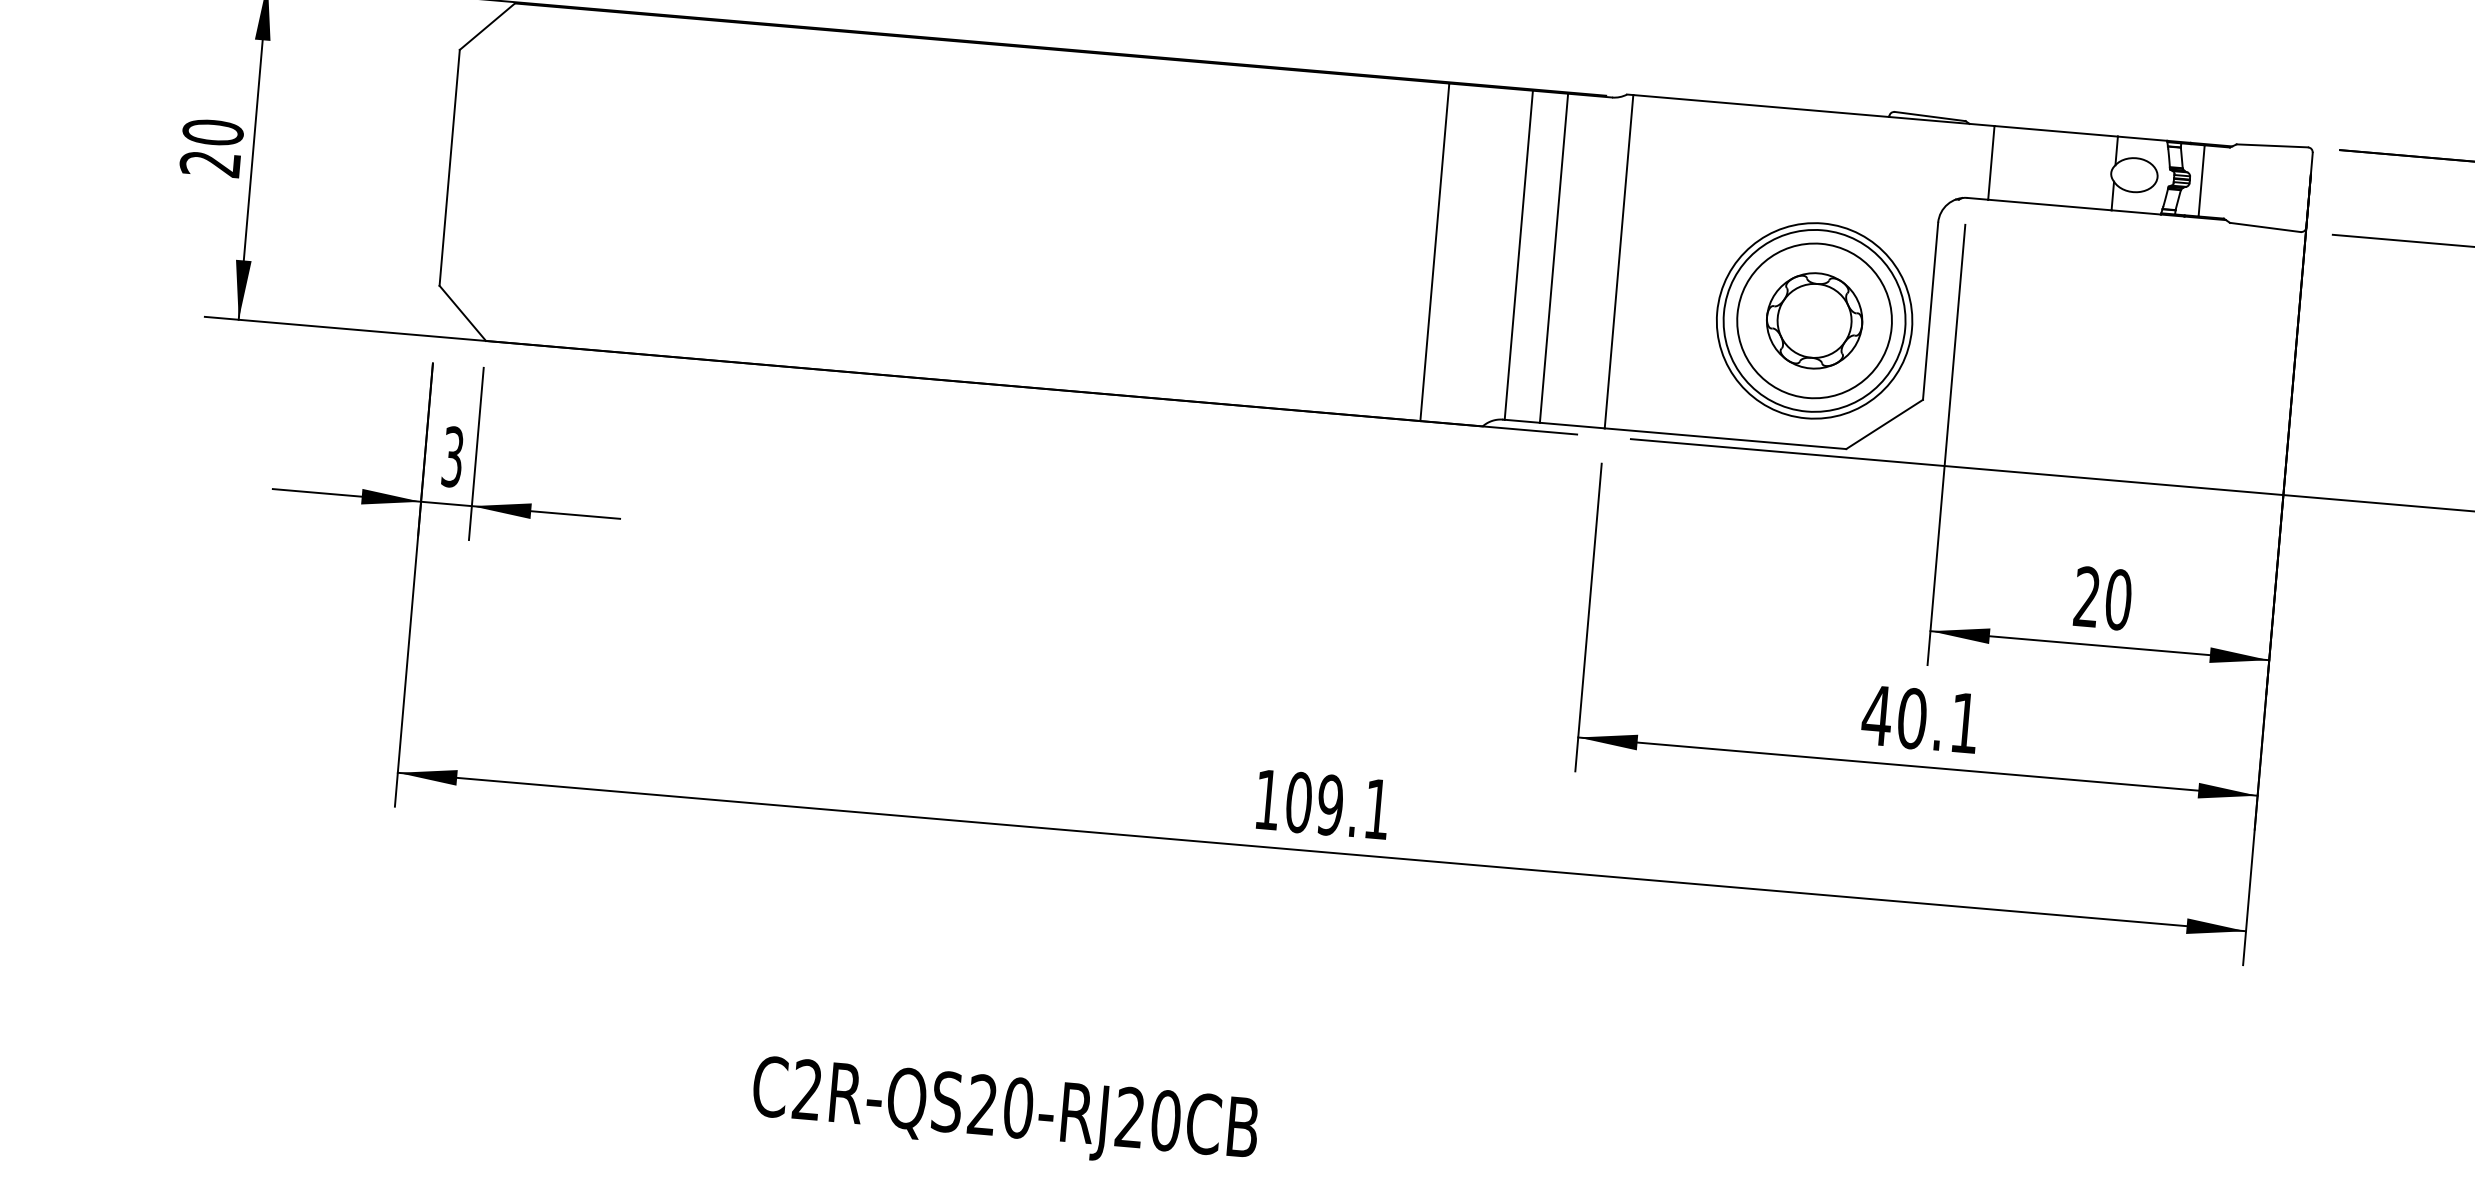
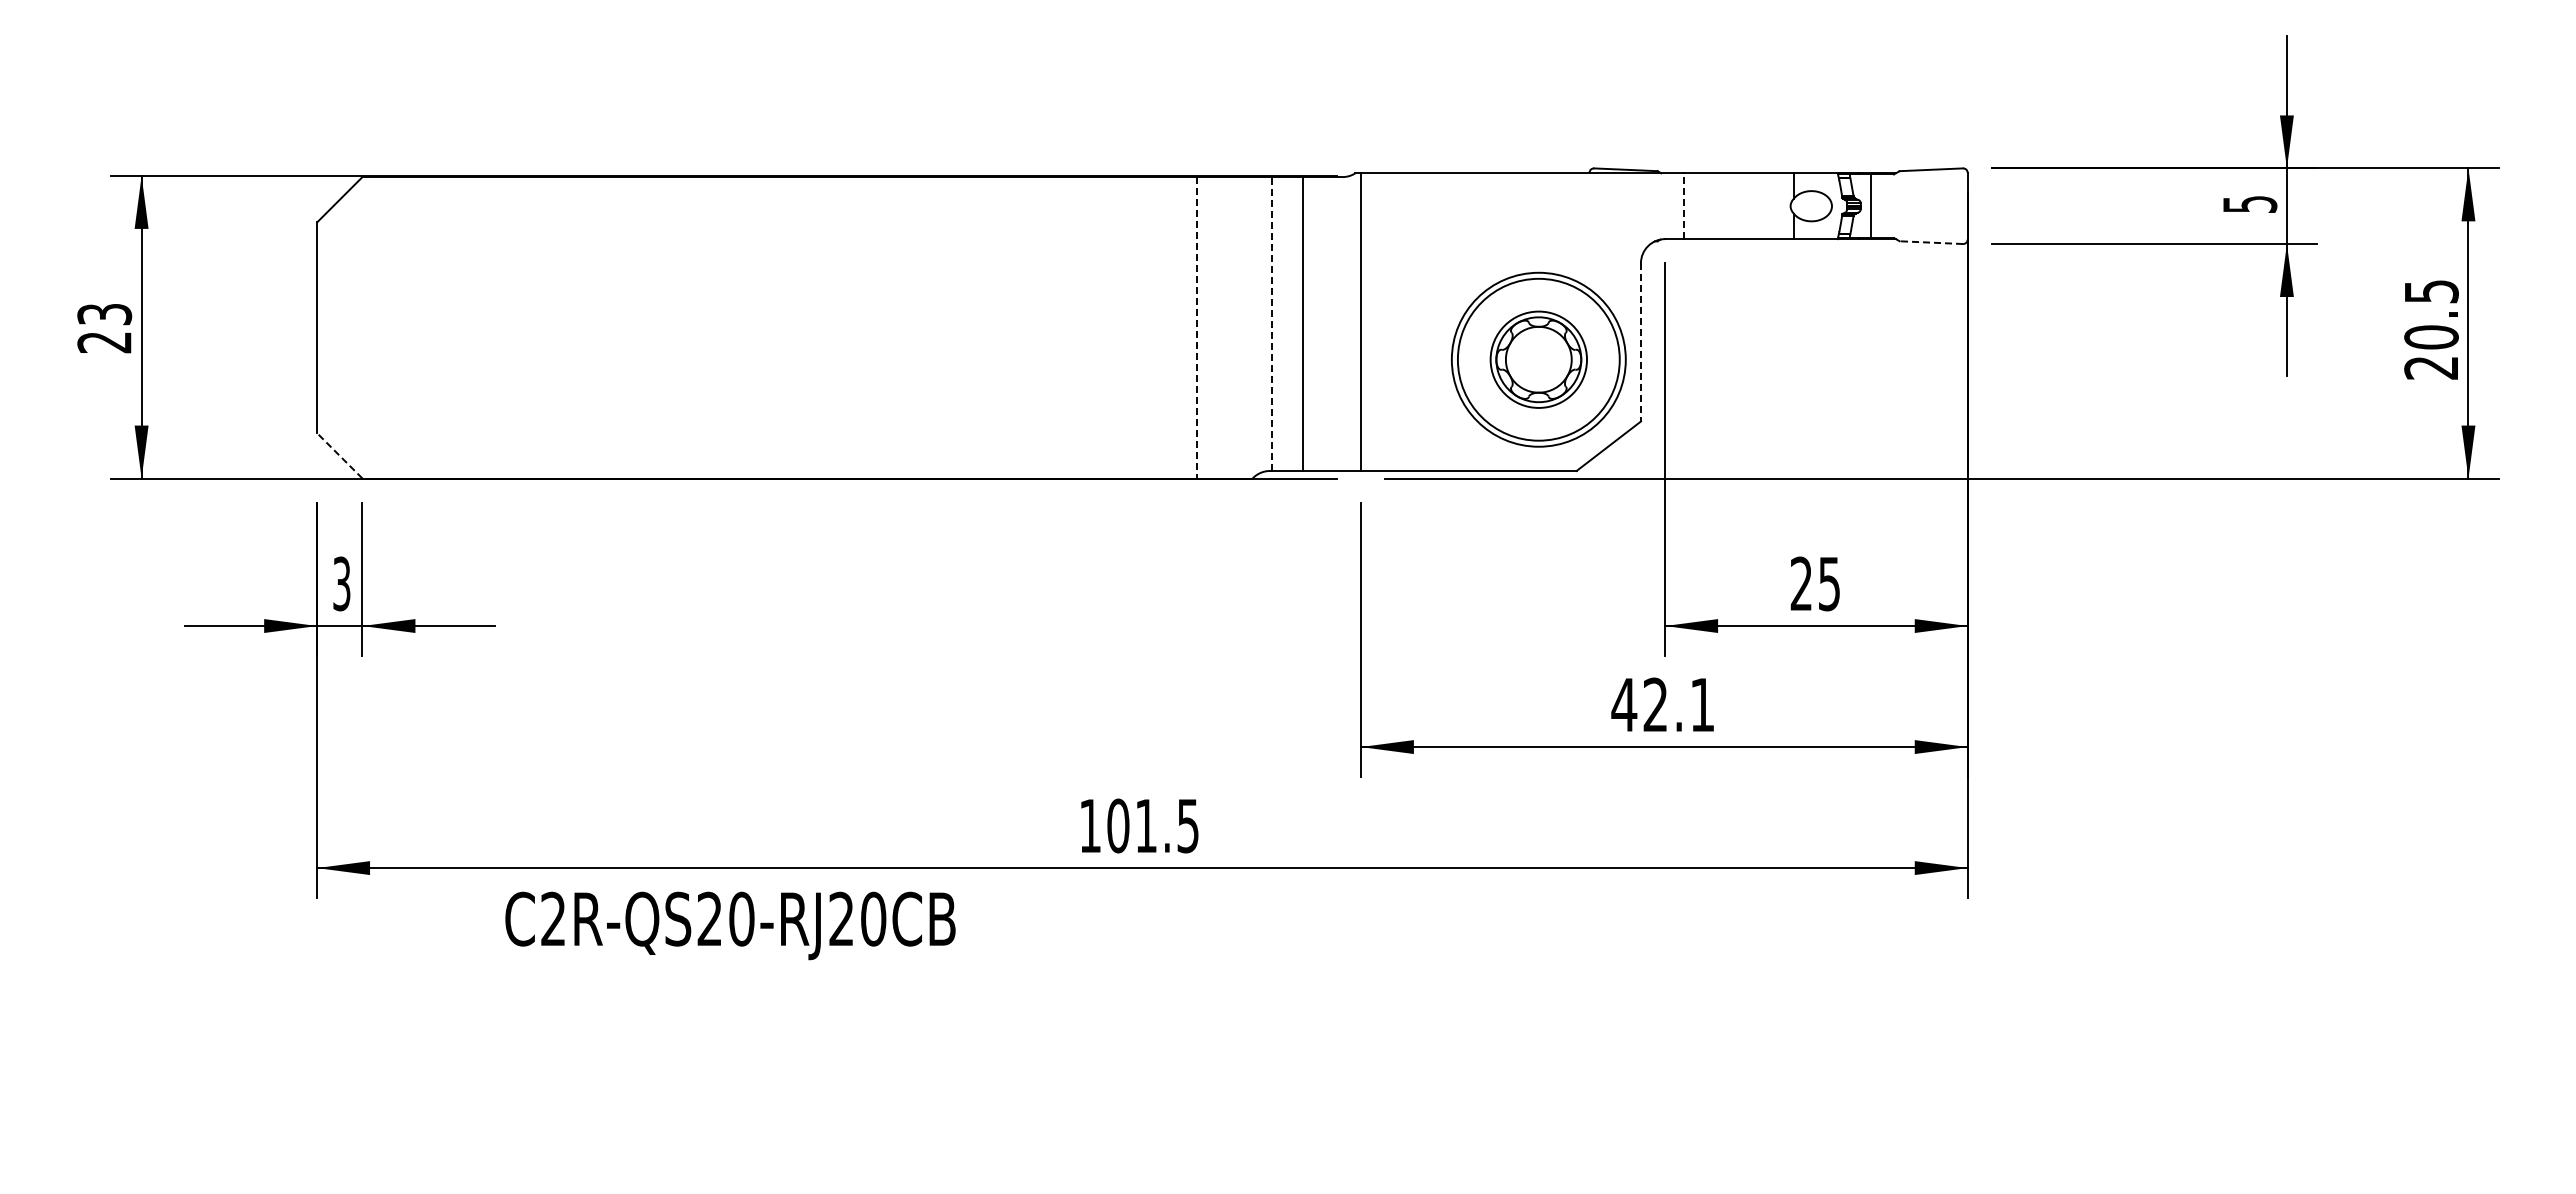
text: (212, 132) -> (104, 314), 20 -> 23
line: (1991, 163) -> (1683, 206), solid -> dashed
line: (2265, 227) -> (1931, 242), solid -> dashed
line: (1434, 251) -> (1196, 327), solid -> dashed
line: (1518, 255) -> (1271, 324), solid -> dashed
line: (1930, 311) -> (1640, 342), solid -> dashed
line: (462, 312) -> (339, 455), solid -> dashed
circle: (1814, 320) -> (1538, 359), size x0.7
text: (2118, 599) -> (1829, 583), 20 -> 25
text: (1912, 718) -> (1655, 704), 40.1 -> 42.1
text: (1352, 806) -> (1166, 825), 109.1 -> 101.5
text: (1005, 1114) -> (730, 925), moved

